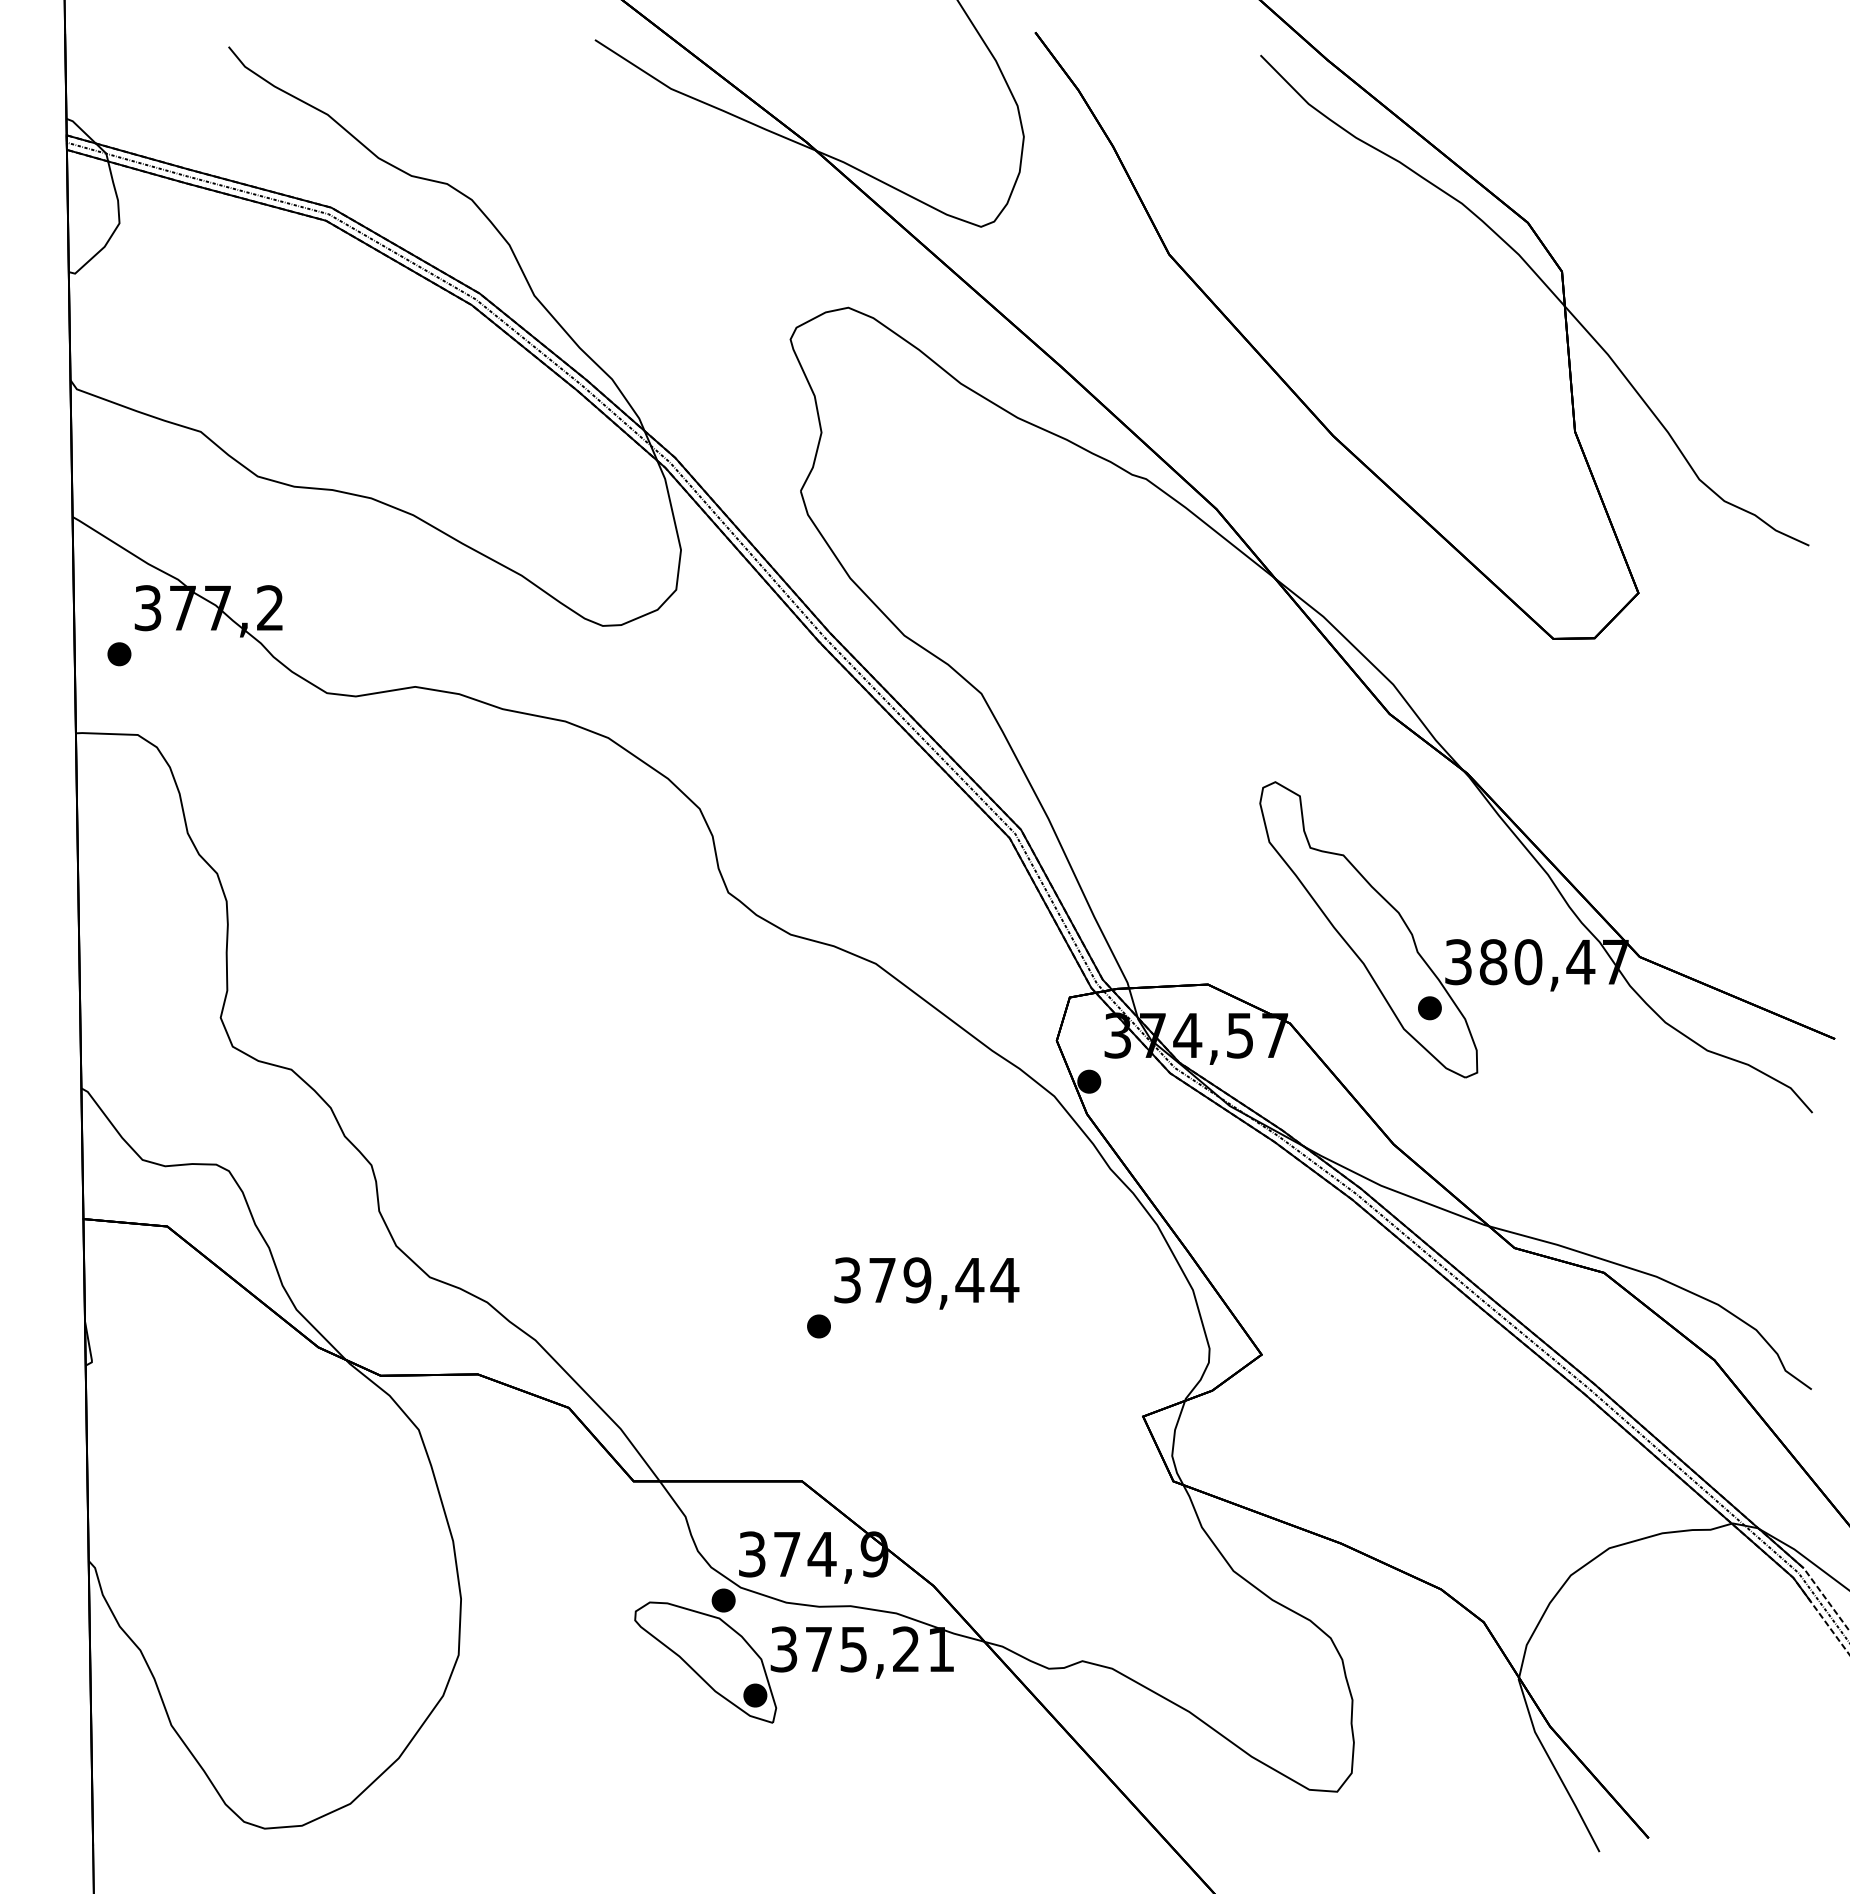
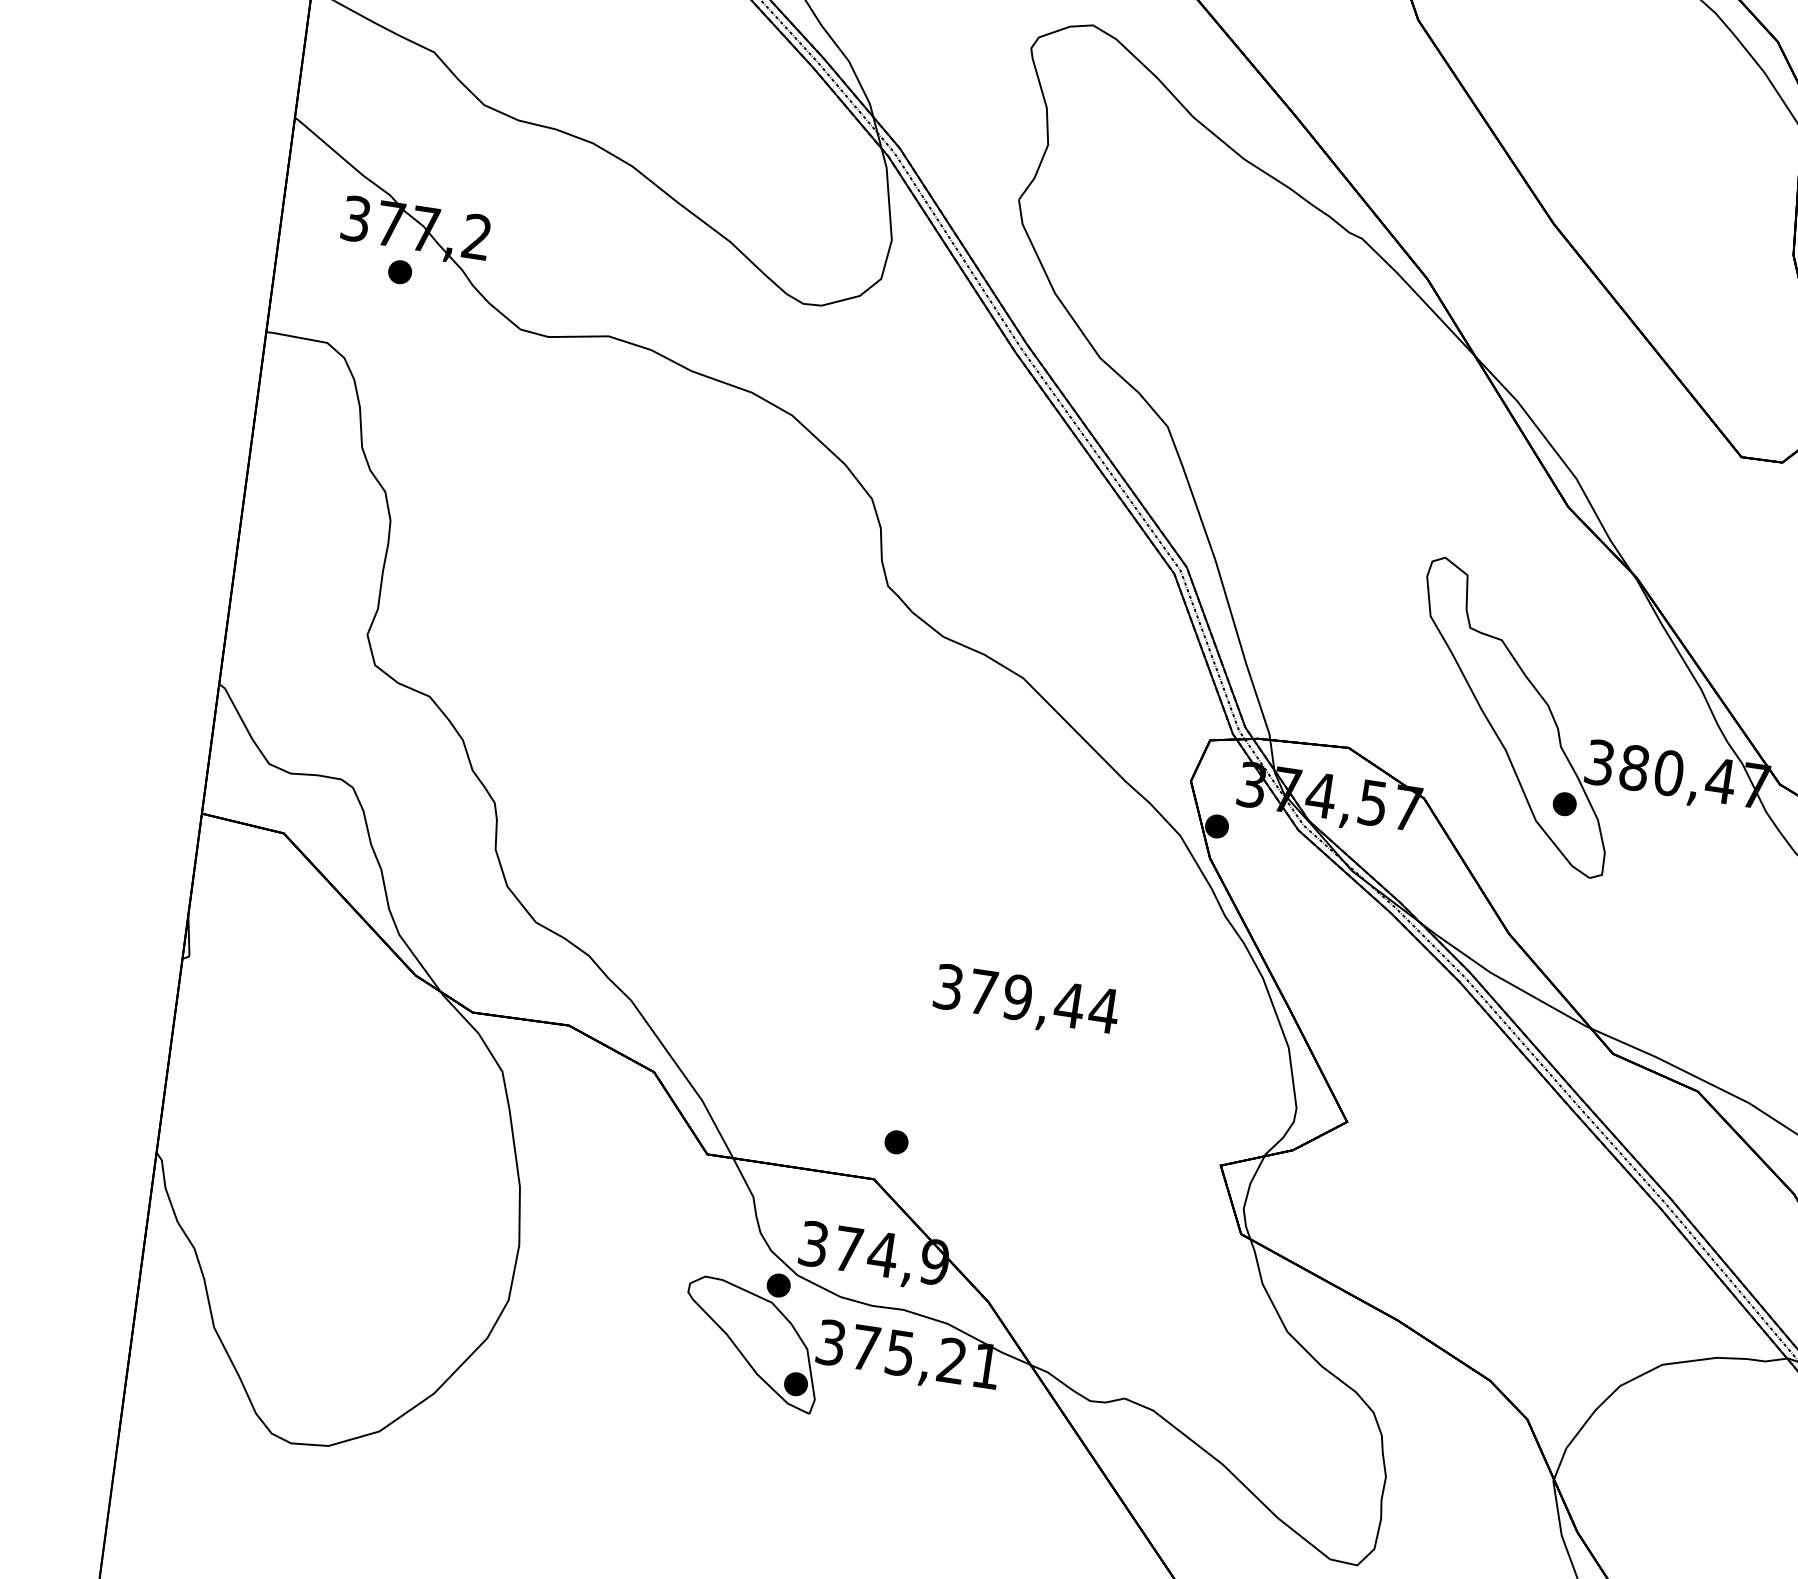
part: (119, 654) -> (400, 272), moved
part: (818, 1326) -> (896, 1142), moved

